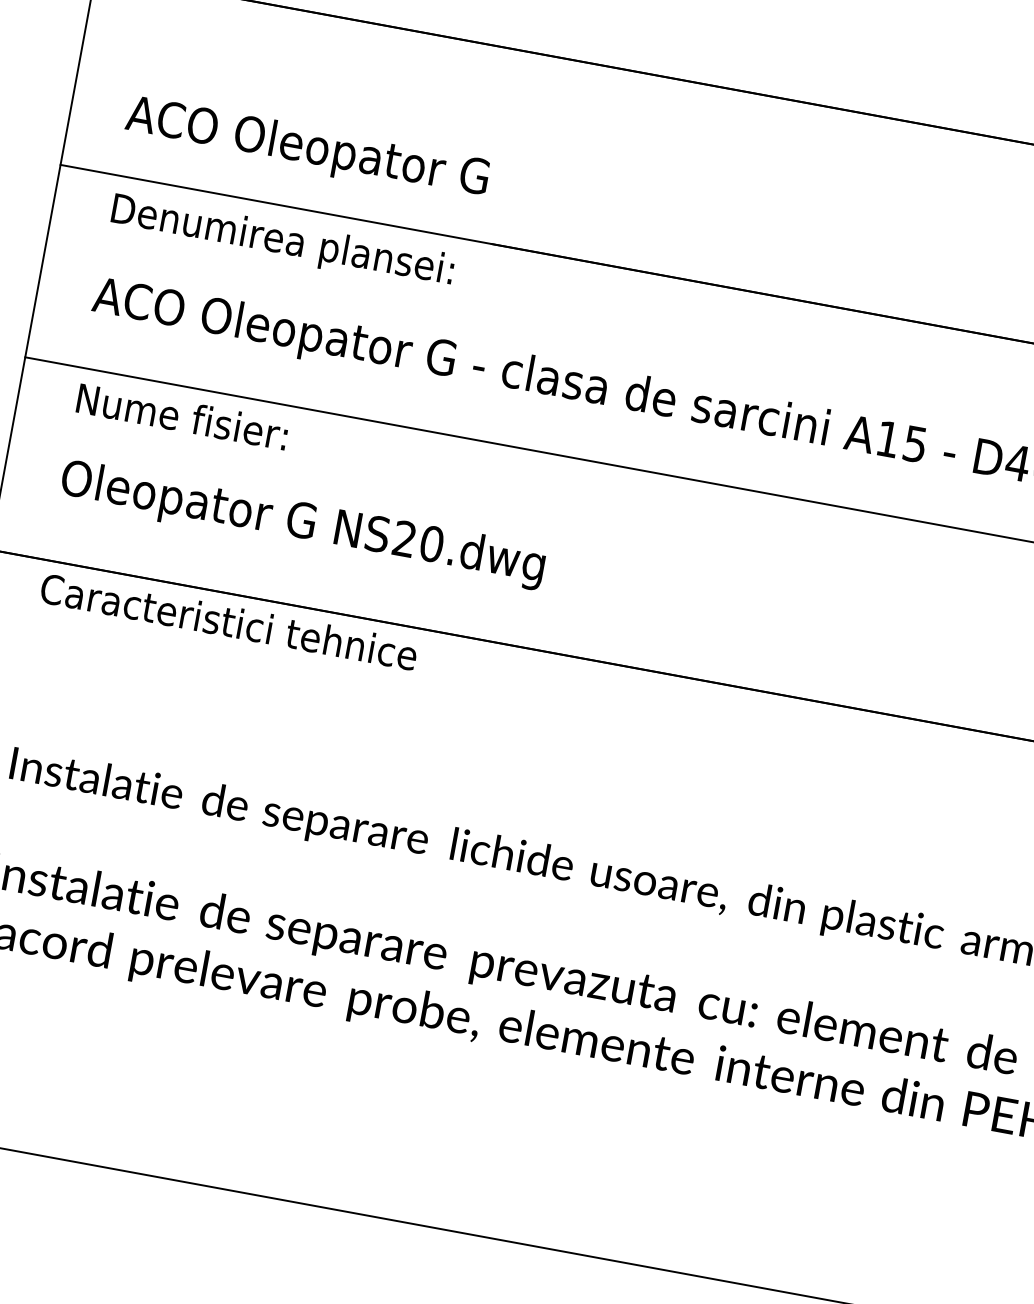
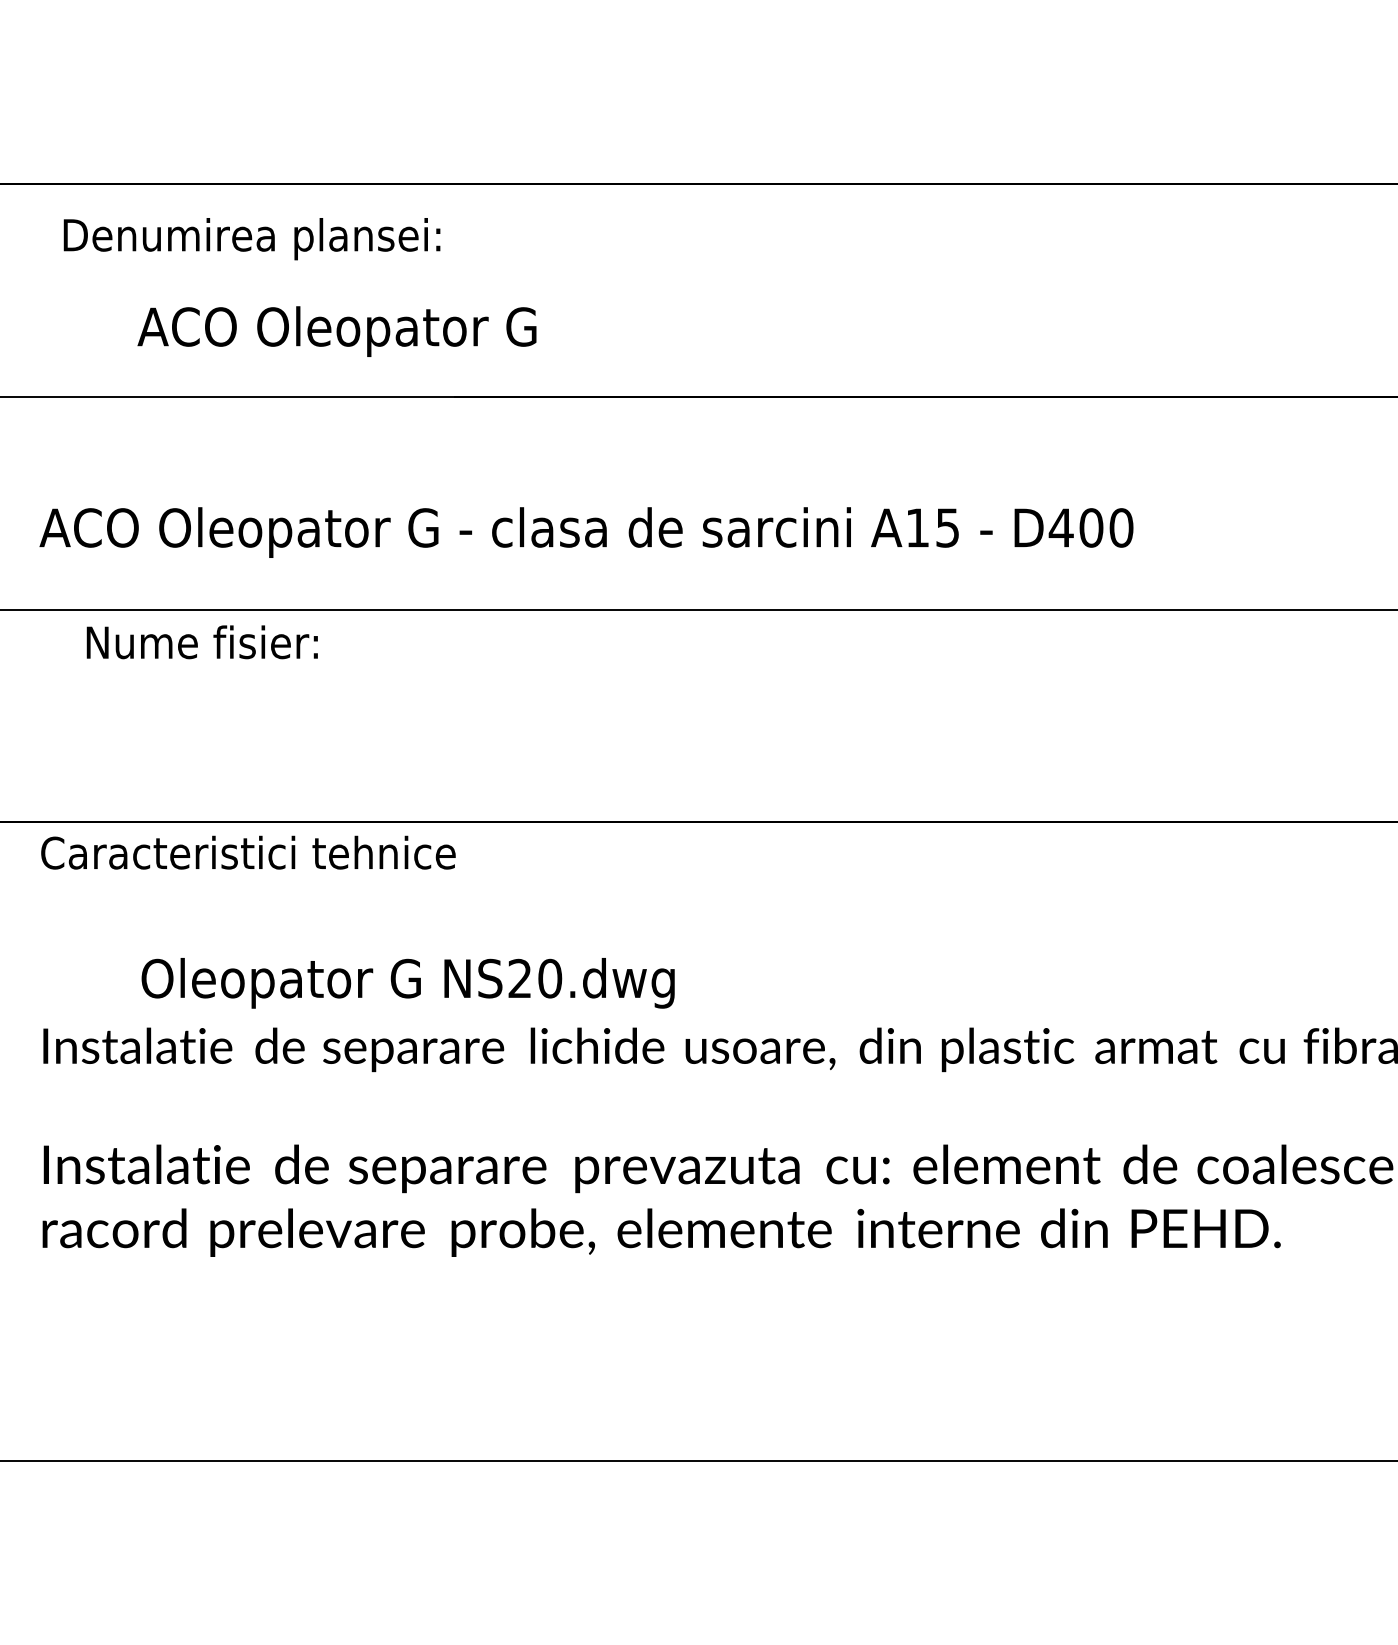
text: (306, 148) -> (336, 331), moved
text: (281, 242) -> (251, 239), moved
text: (181, 416) -> (201, 642), moved
text: (302, 524) -> (407, 983), moved

